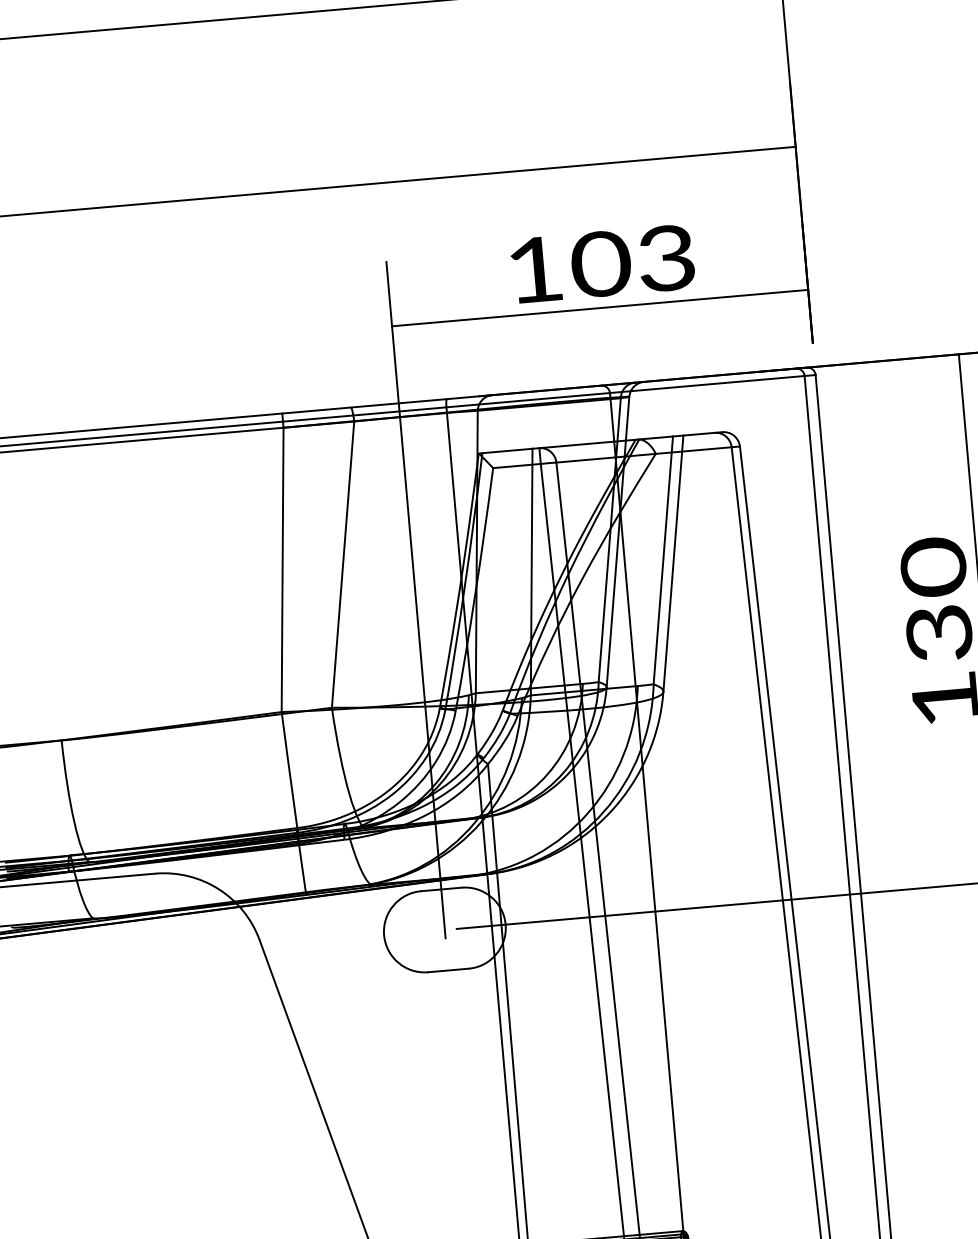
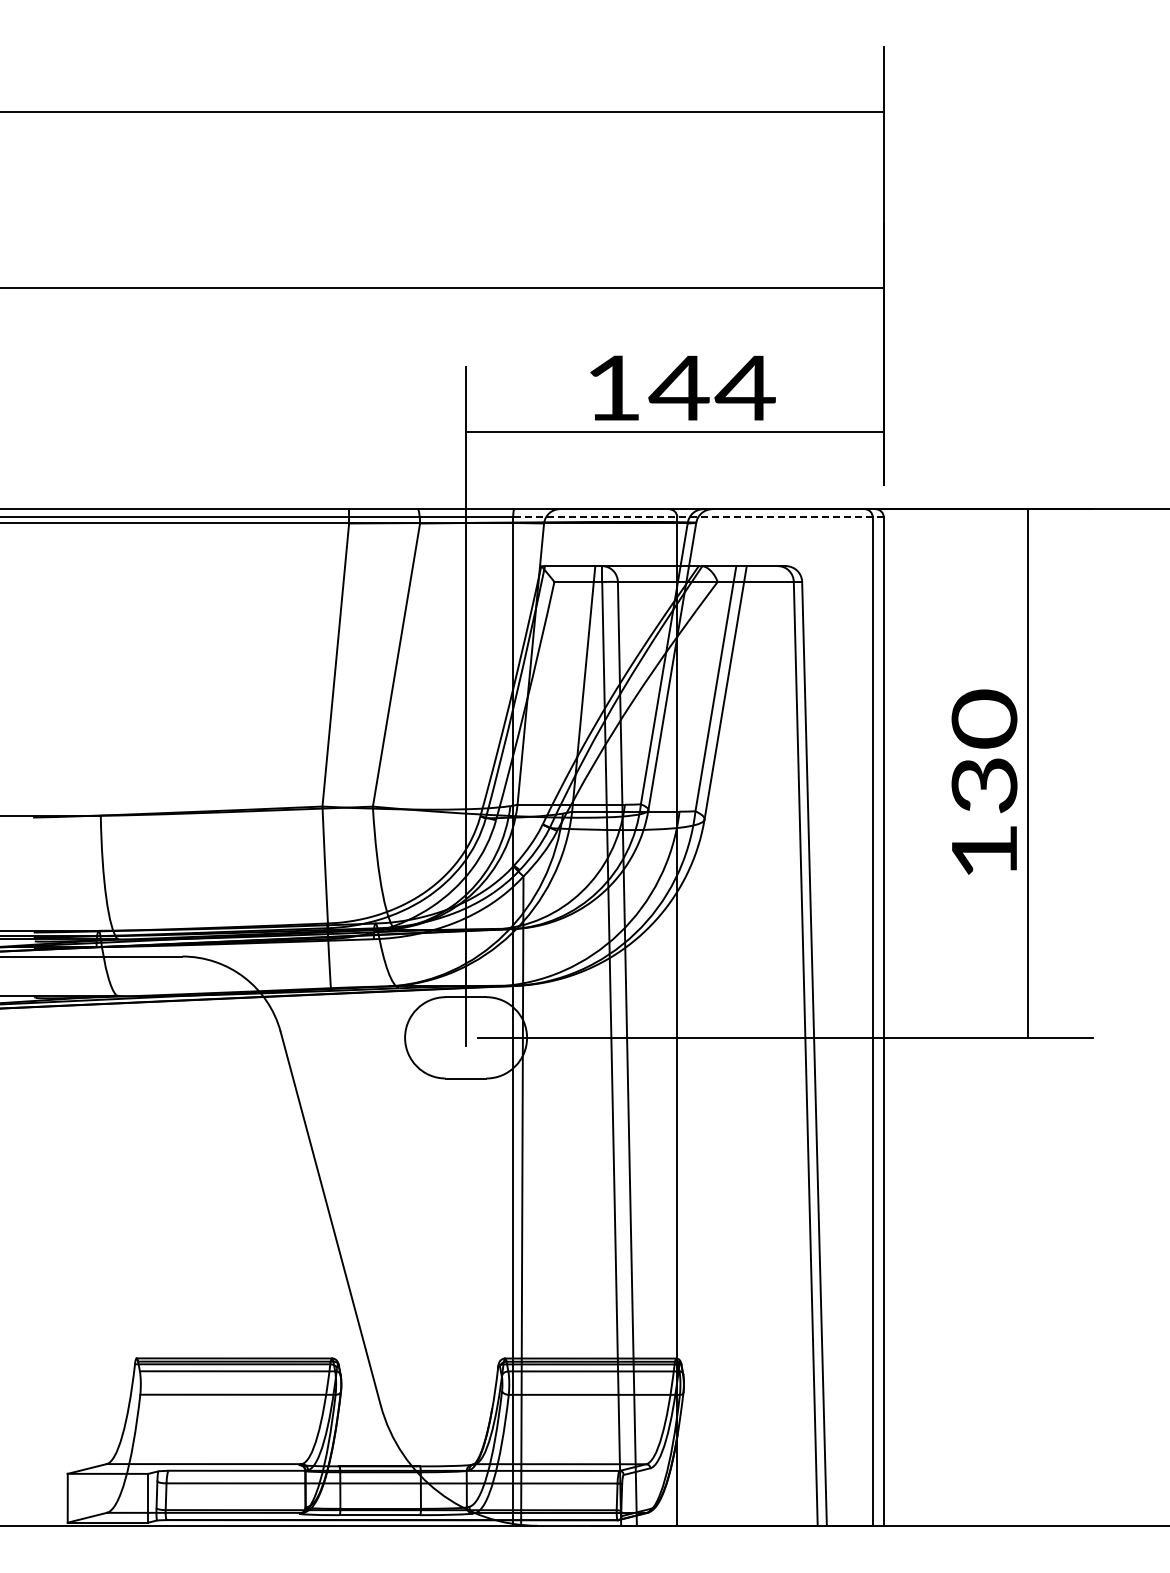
text: (632, 261) -> (711, 388), 103 -> 144
line: (630, 391) -> (697, 517), solid -> dashed

